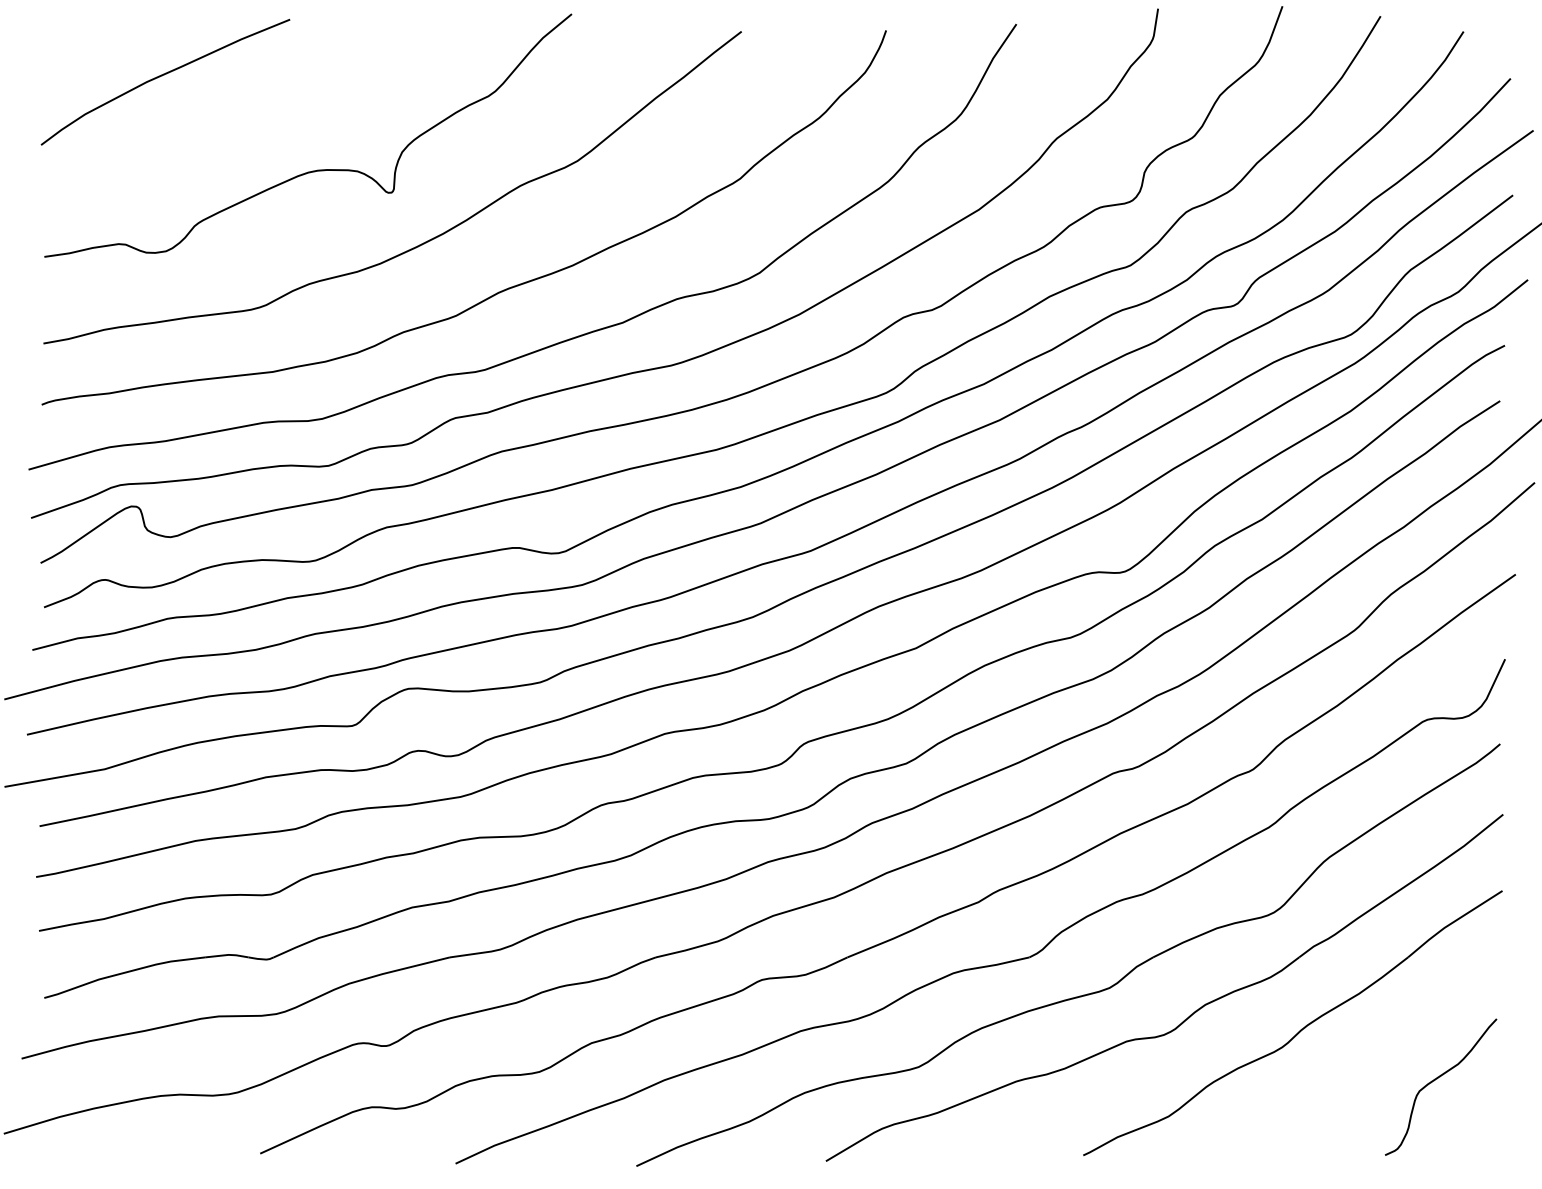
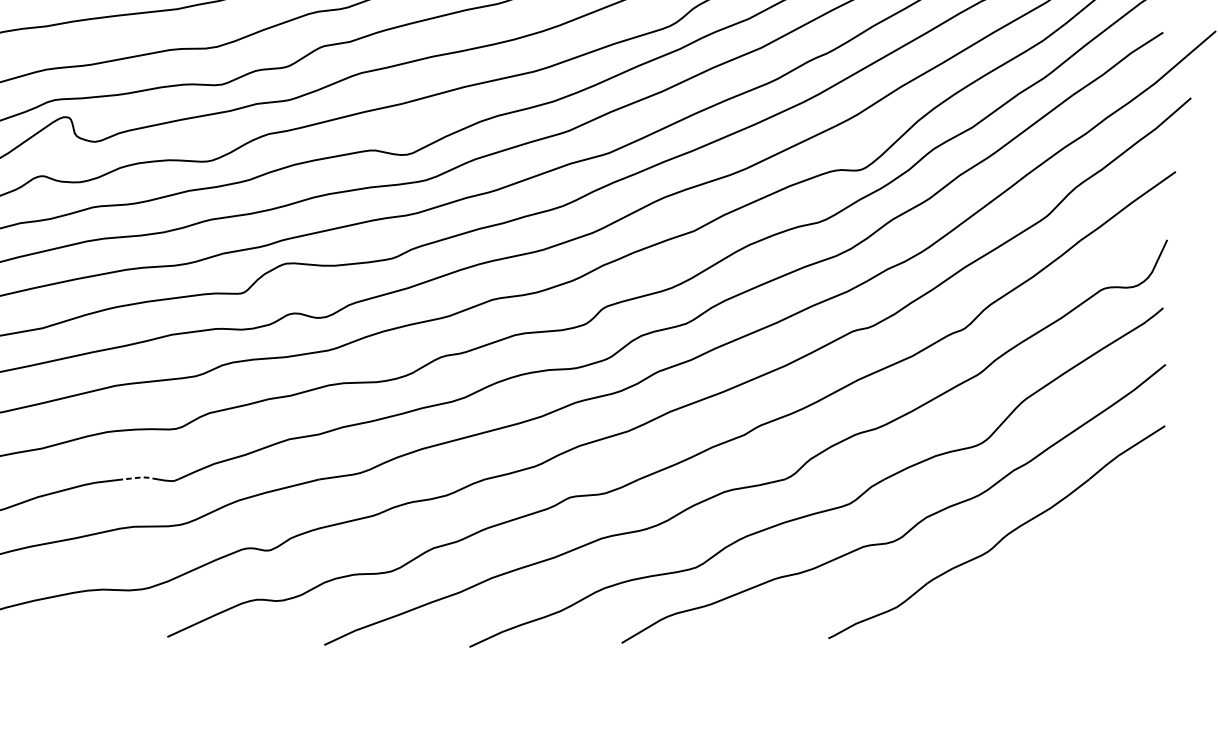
line: (227, 955) -> (141, 477), solid -> dashed
curve: (1437, 1079) -> (1112, 577), removed

